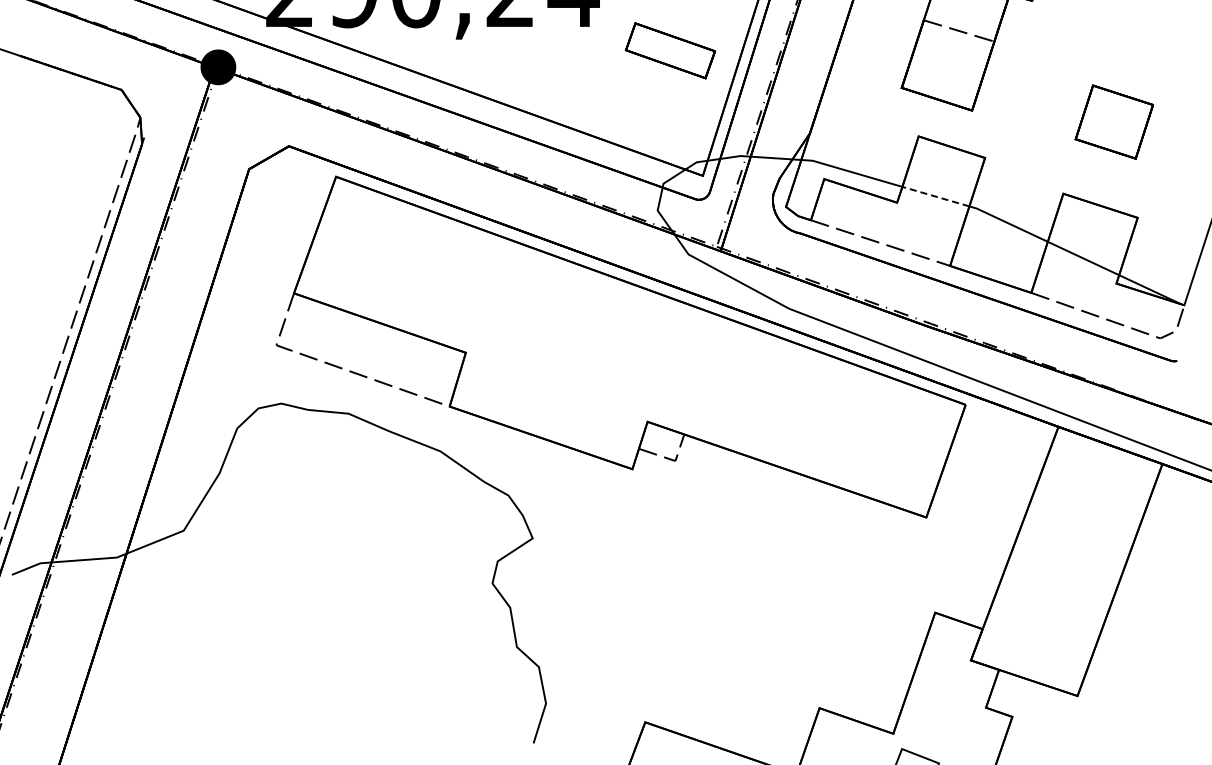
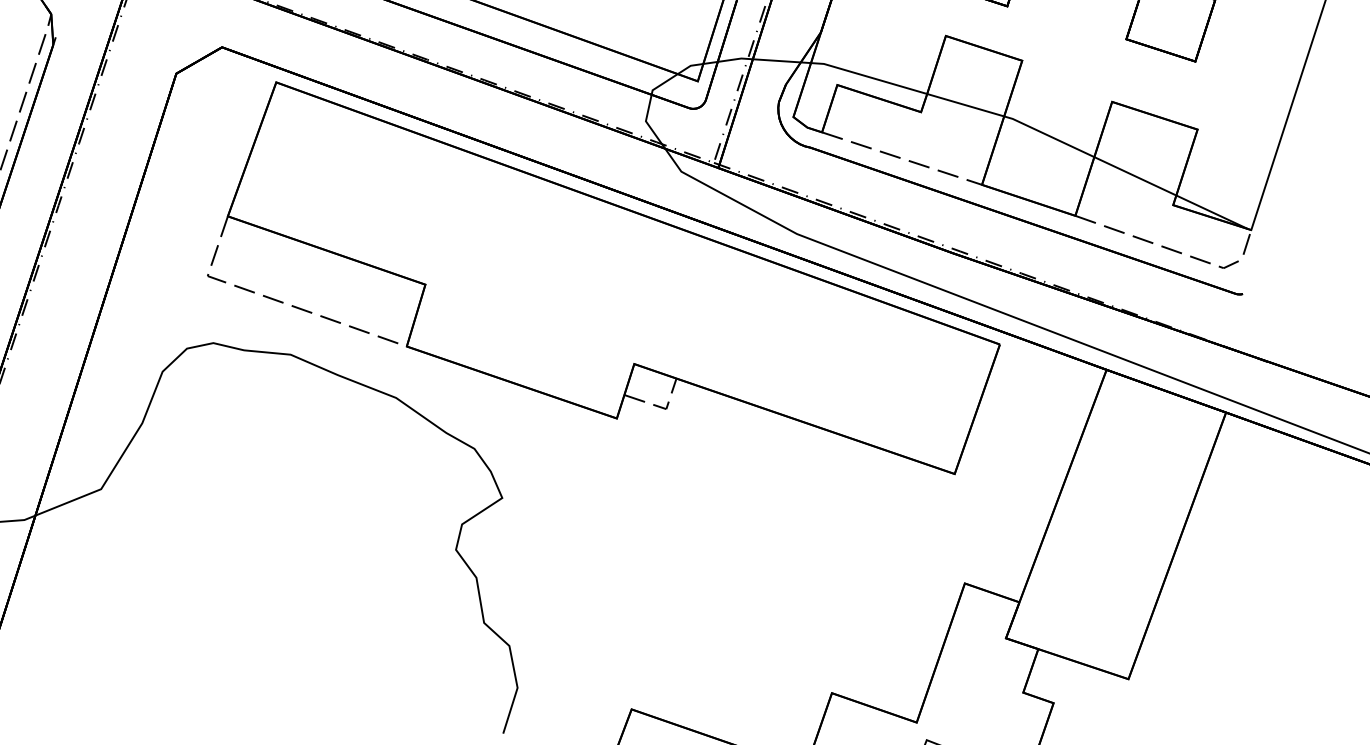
line: (935, 196) -> (965, 105), dashed -> solid

